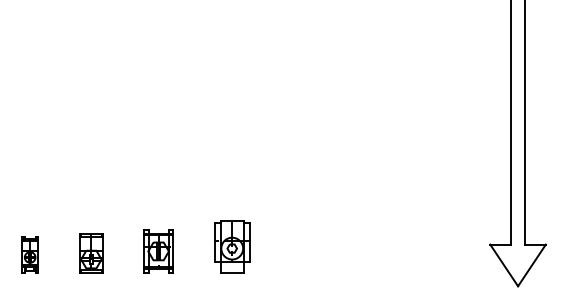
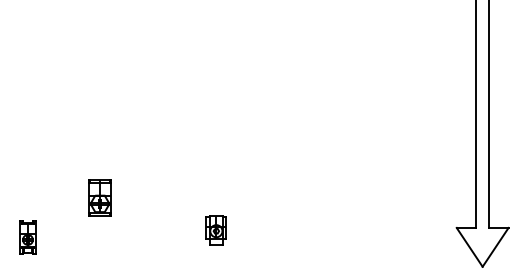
part: (232, 247) -> (216, 230), size x0.6
part: (158, 250) -> (147, 233), removed
part: (90, 252) -> (99, 197), moved

